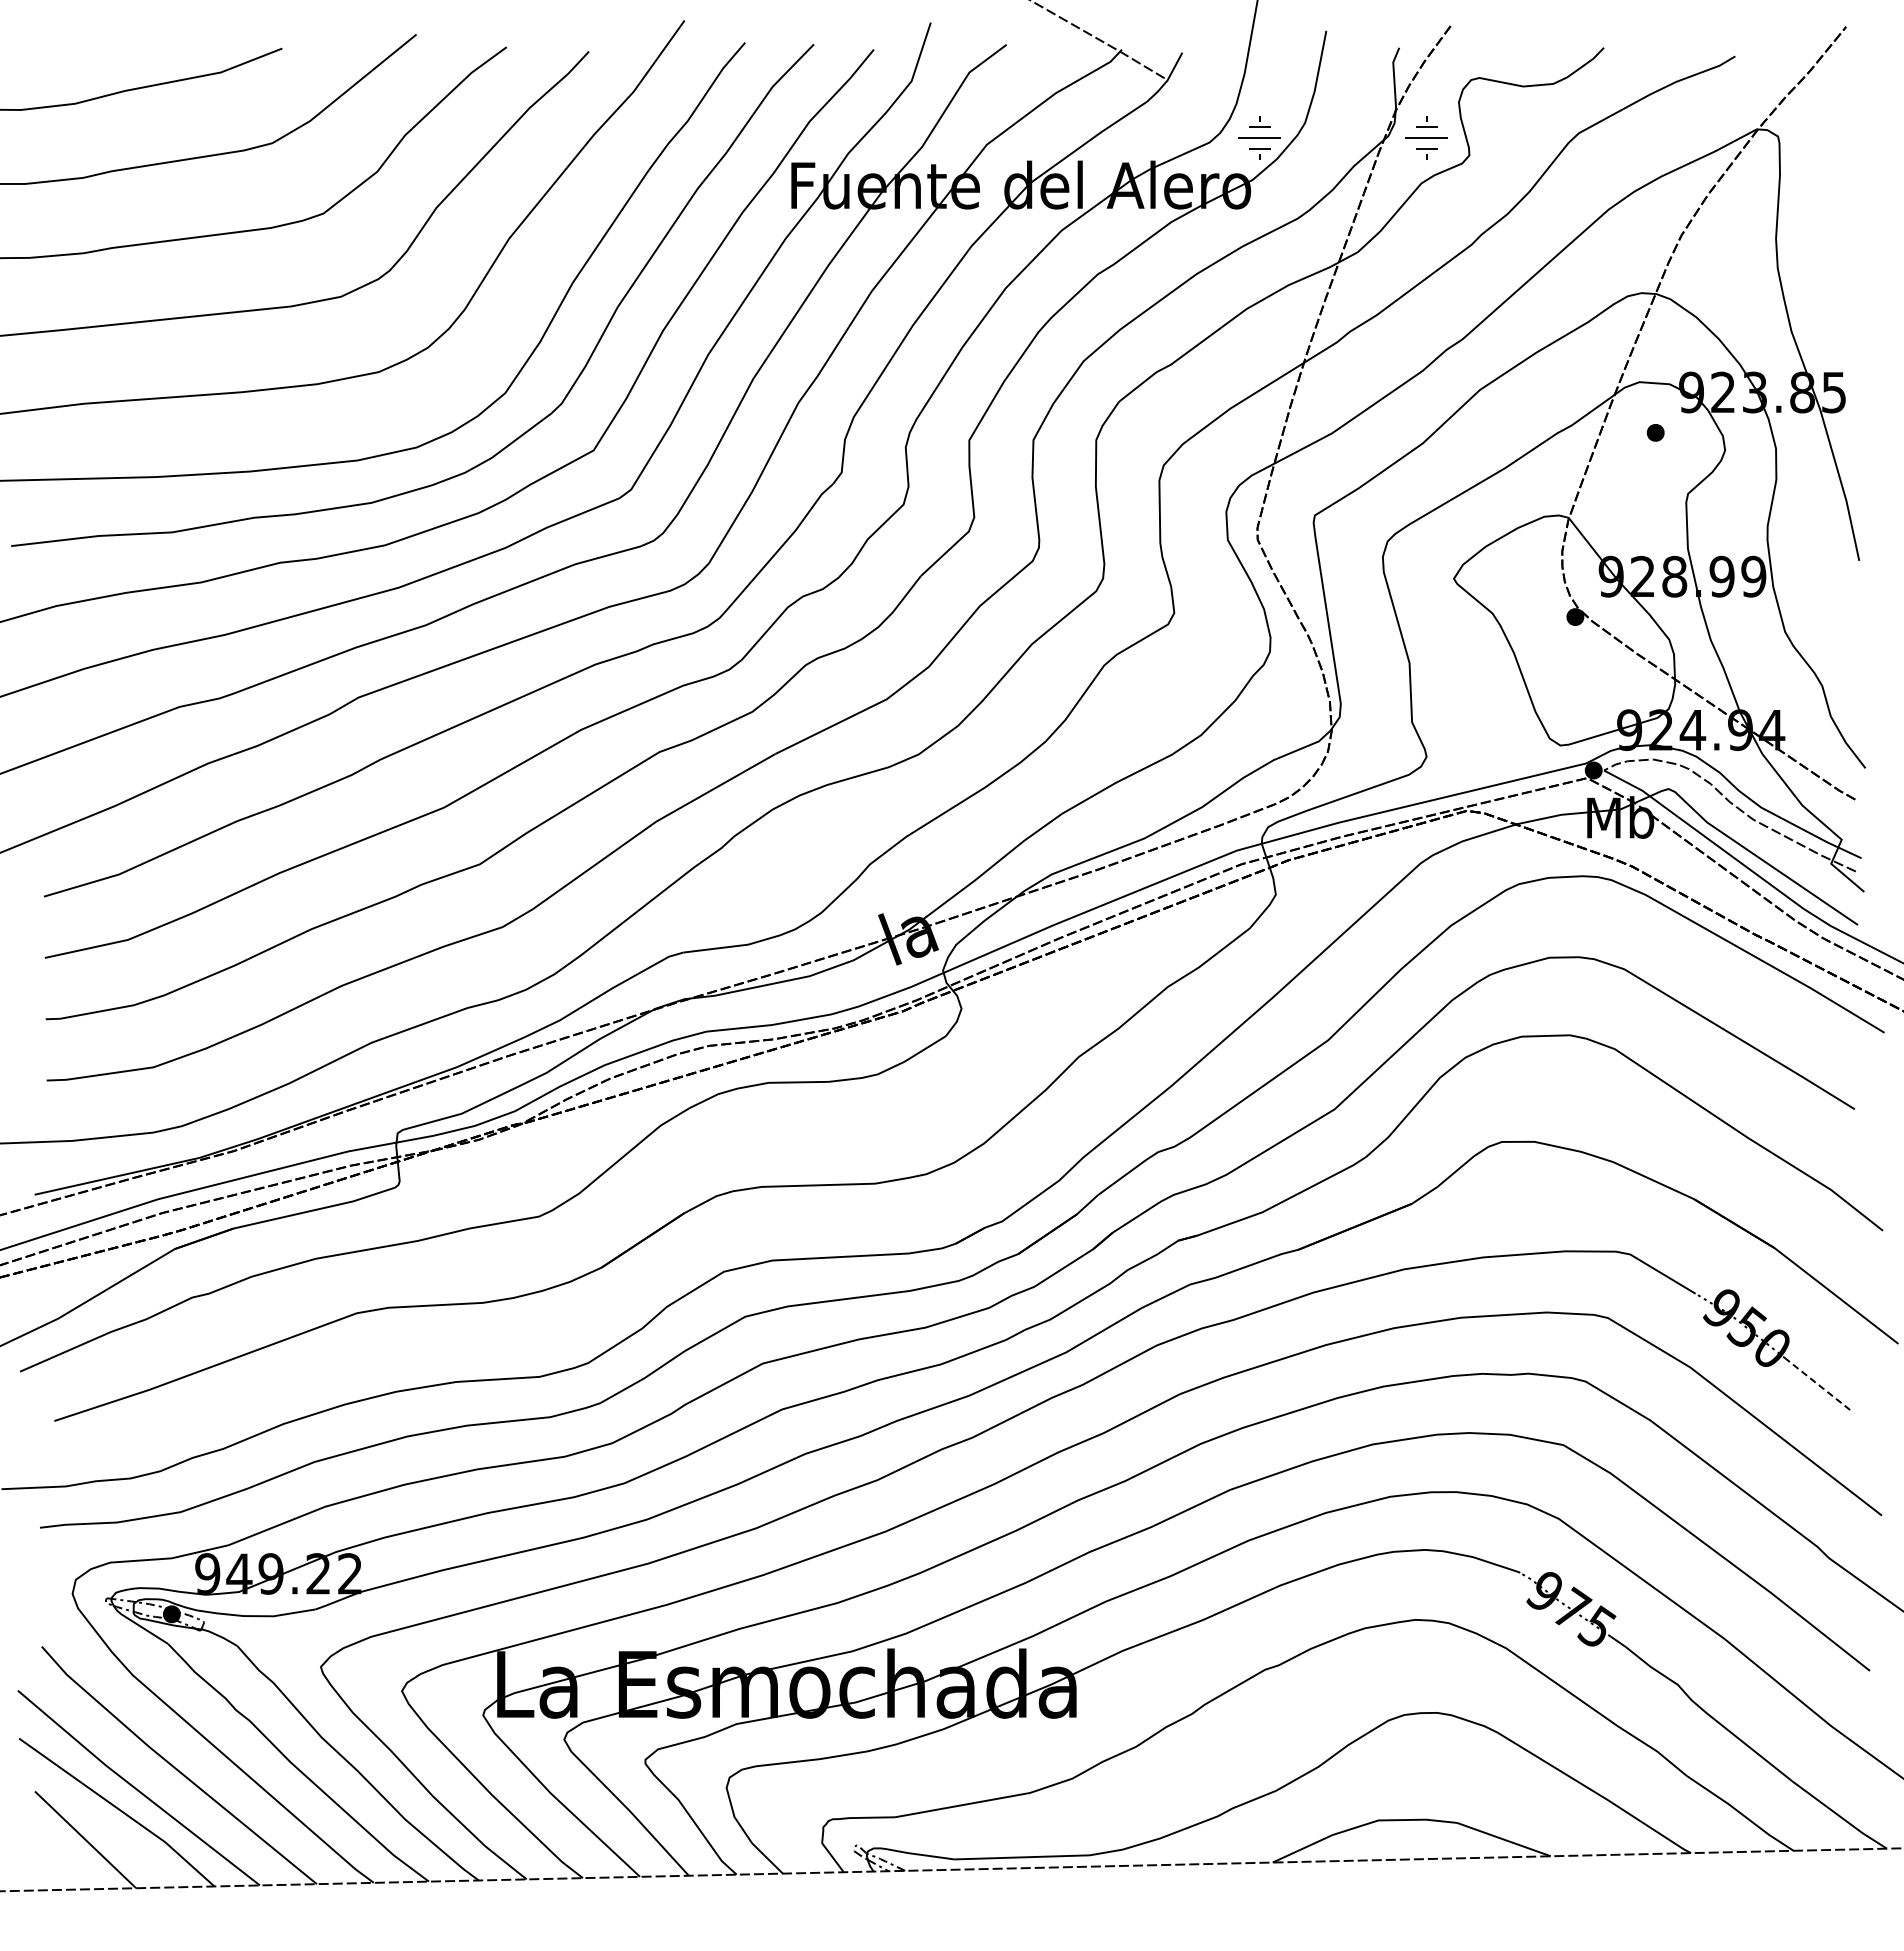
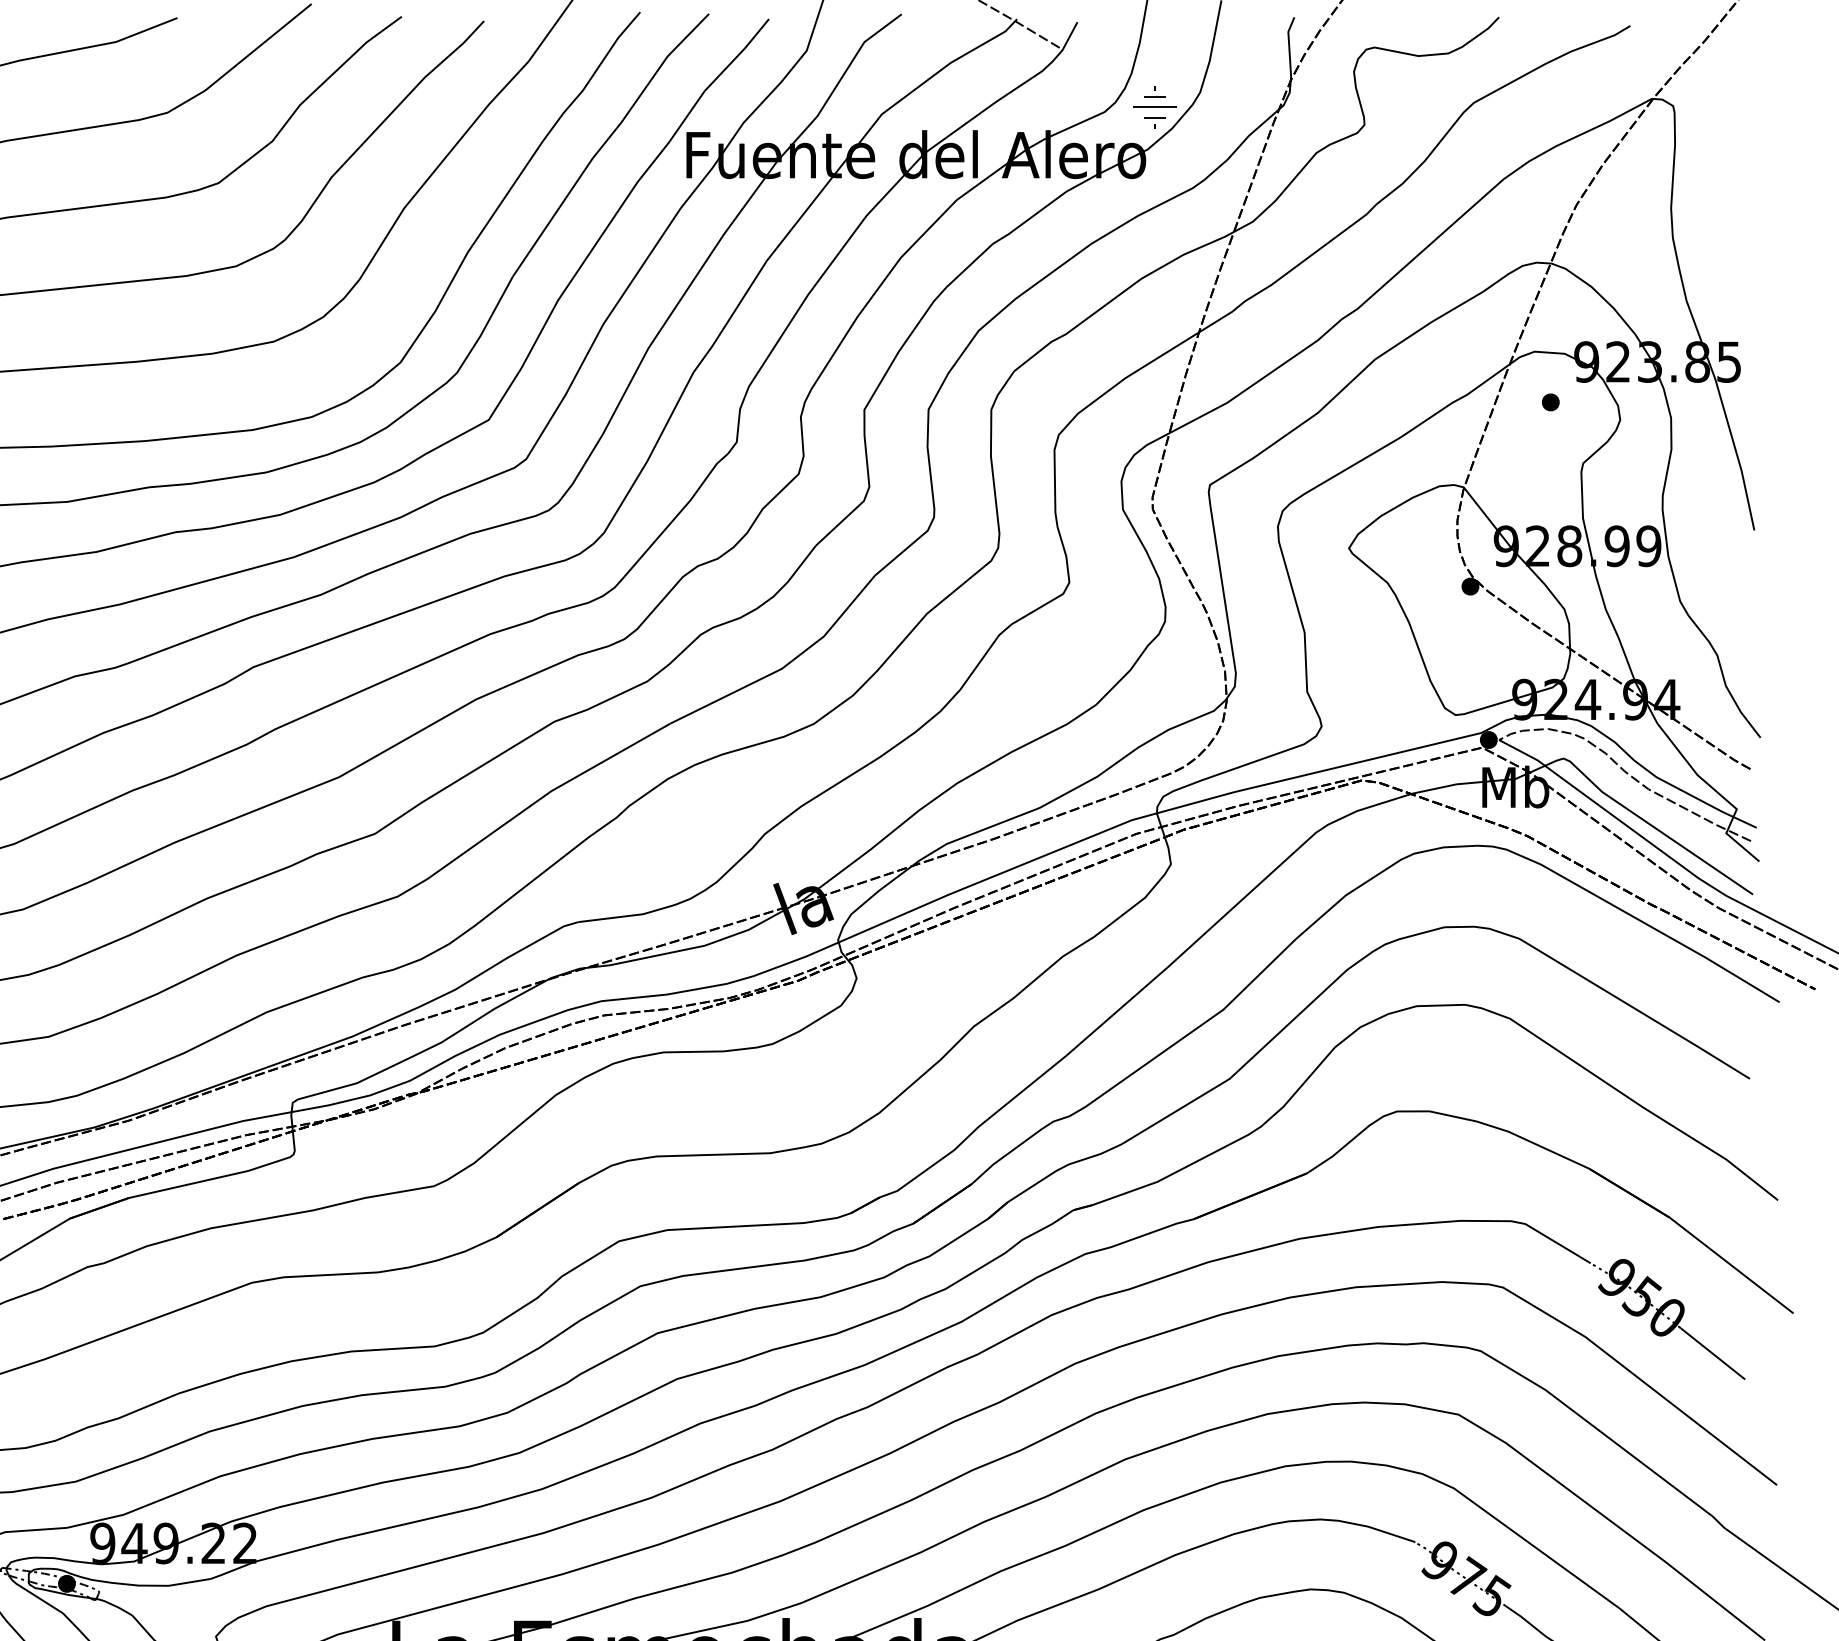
part: (1426, 137) -> (1321, 107), removed
line: (1817, 1383) -> (1712, 1353), dashed -> solid

